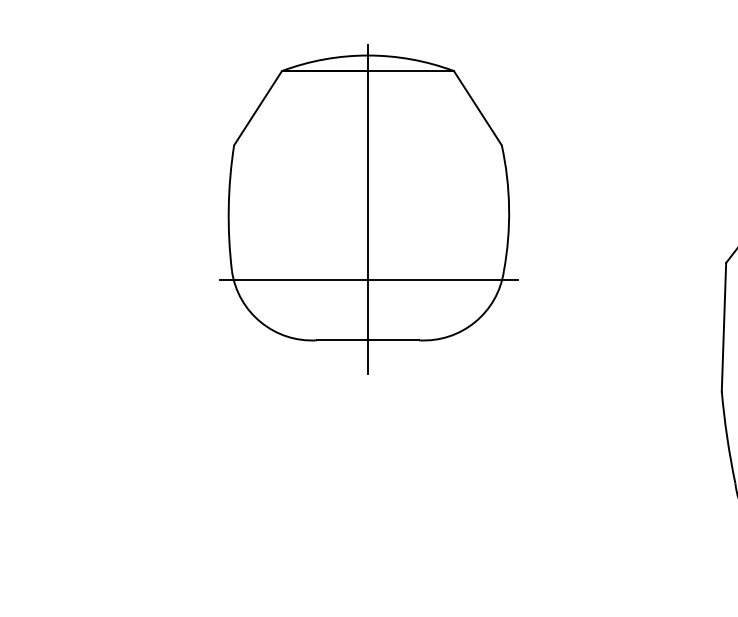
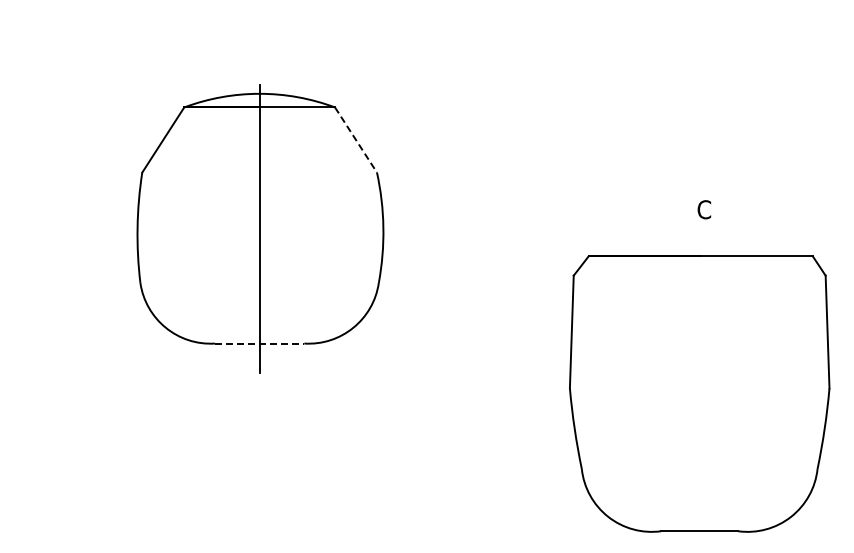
line: (478, 108) -> (356, 140), solid -> dashed
line: (367, 279) -> (259, 290), removed
line: (367, 340) -> (259, 343), solid -> dashed

